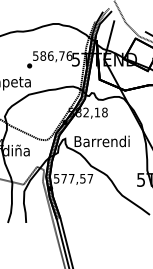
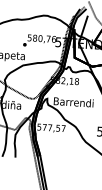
text: (50, 55) -> (40, 38), 586,76 -> 580,76

